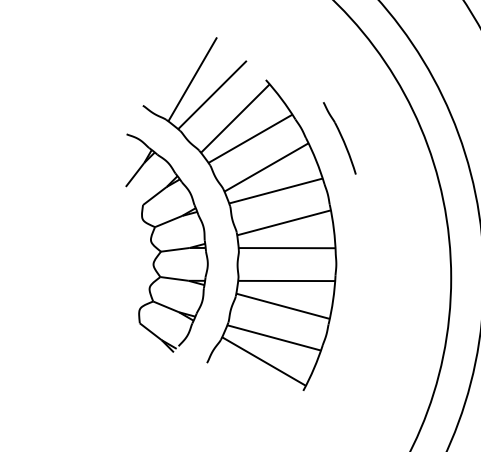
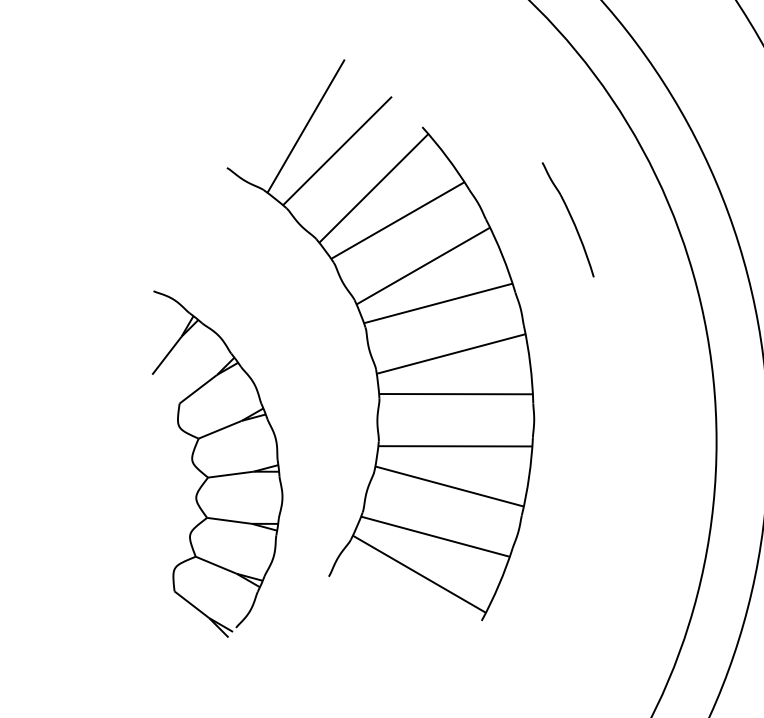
part: (339, 138) -> (567, 220), moved
part: (166, 242) -> (216, 463), moved

